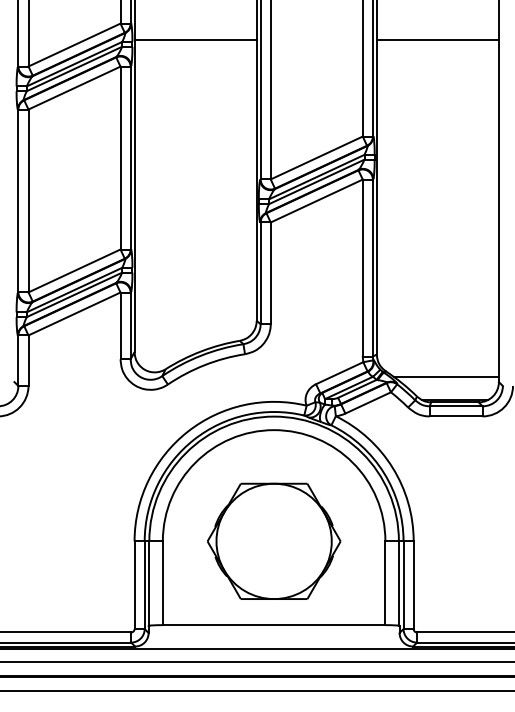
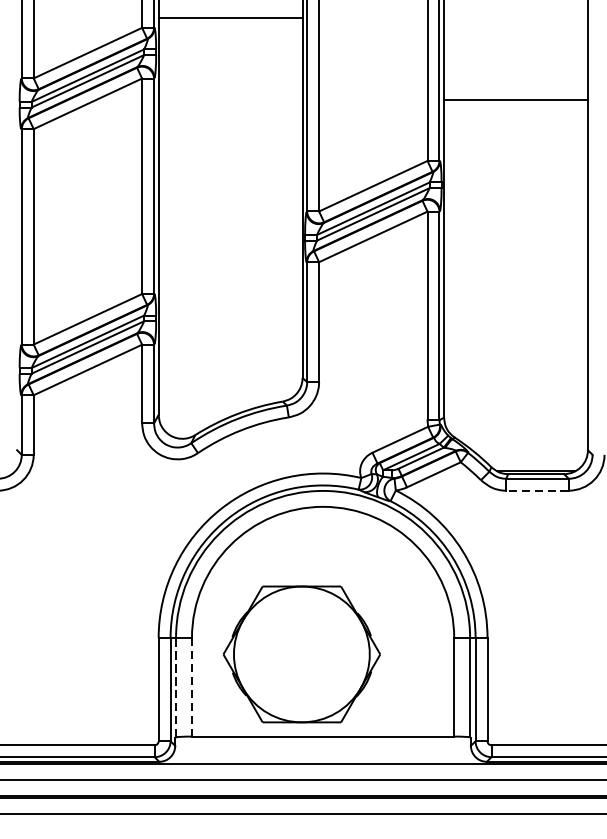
line: (195, 39) -> (230, 18), moved
line: (437, 39) -> (515, 99), moved
line: (445, 376) -> (525, 443), removed
line: (455, 416) -> (536, 490), solid -> dashed
part: (274, 540) -> (302, 653), moved
line: (149, 583) -> (176, 687), solid -> dashed
line: (162, 583) -> (191, 687), solid -> dashed

